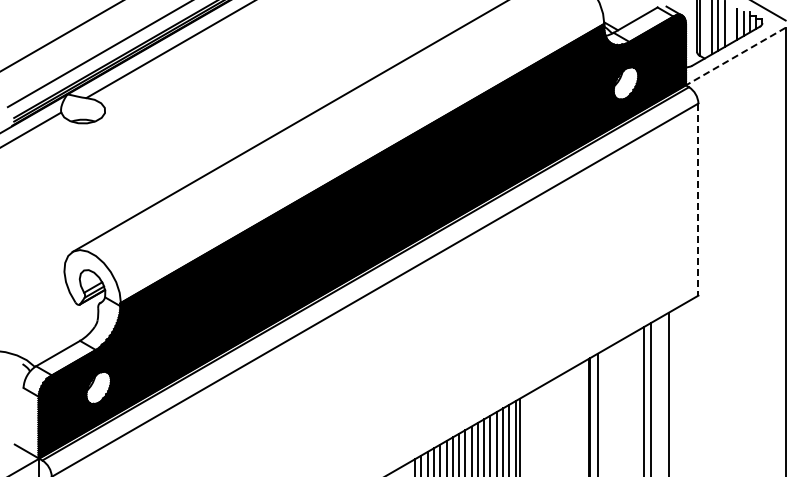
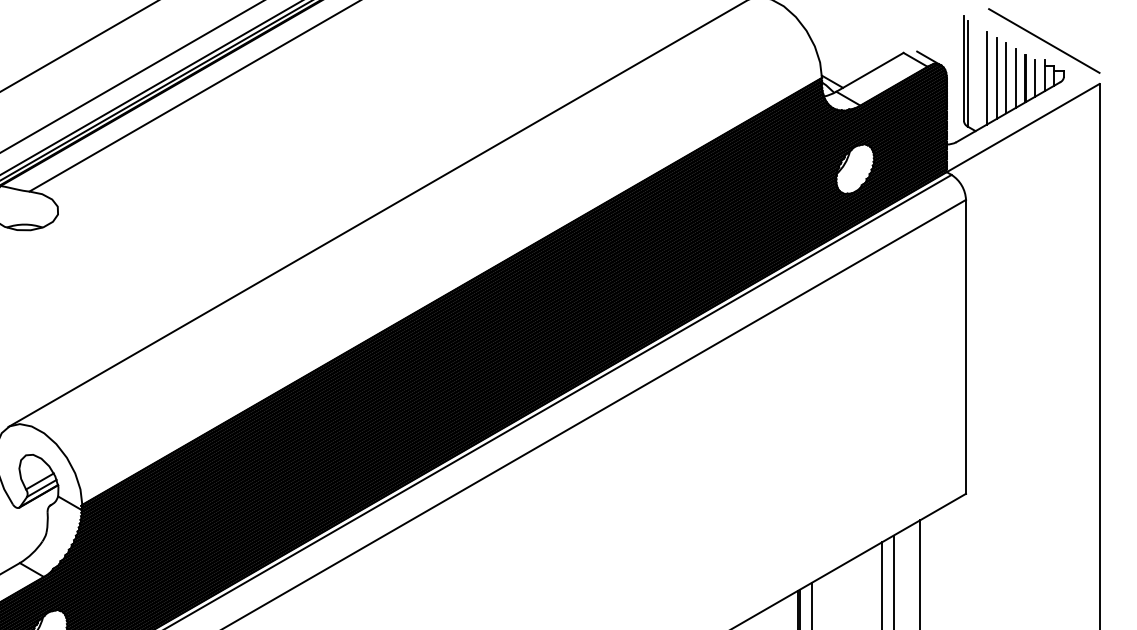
line: (731, 23) -> (1016, 77), added
line: (735, 56) -> (1022, 127), dashed -> solid
line: (698, 200) -> (966, 348), dashed -> solid

